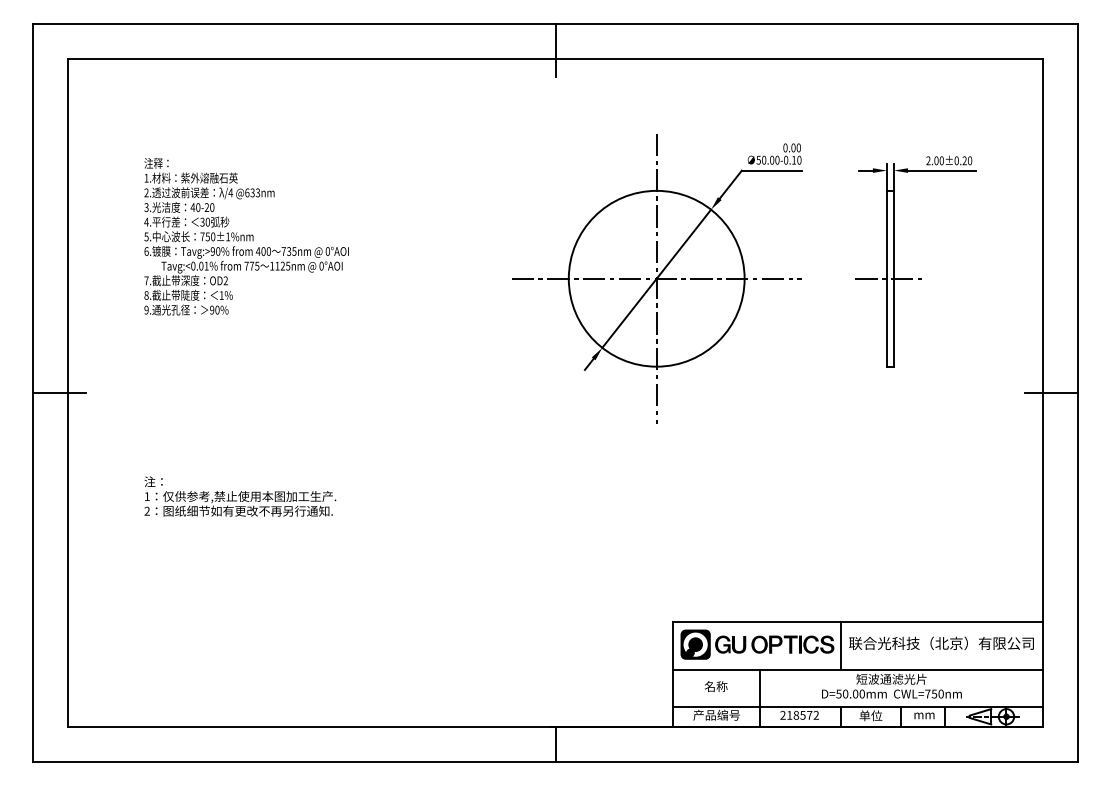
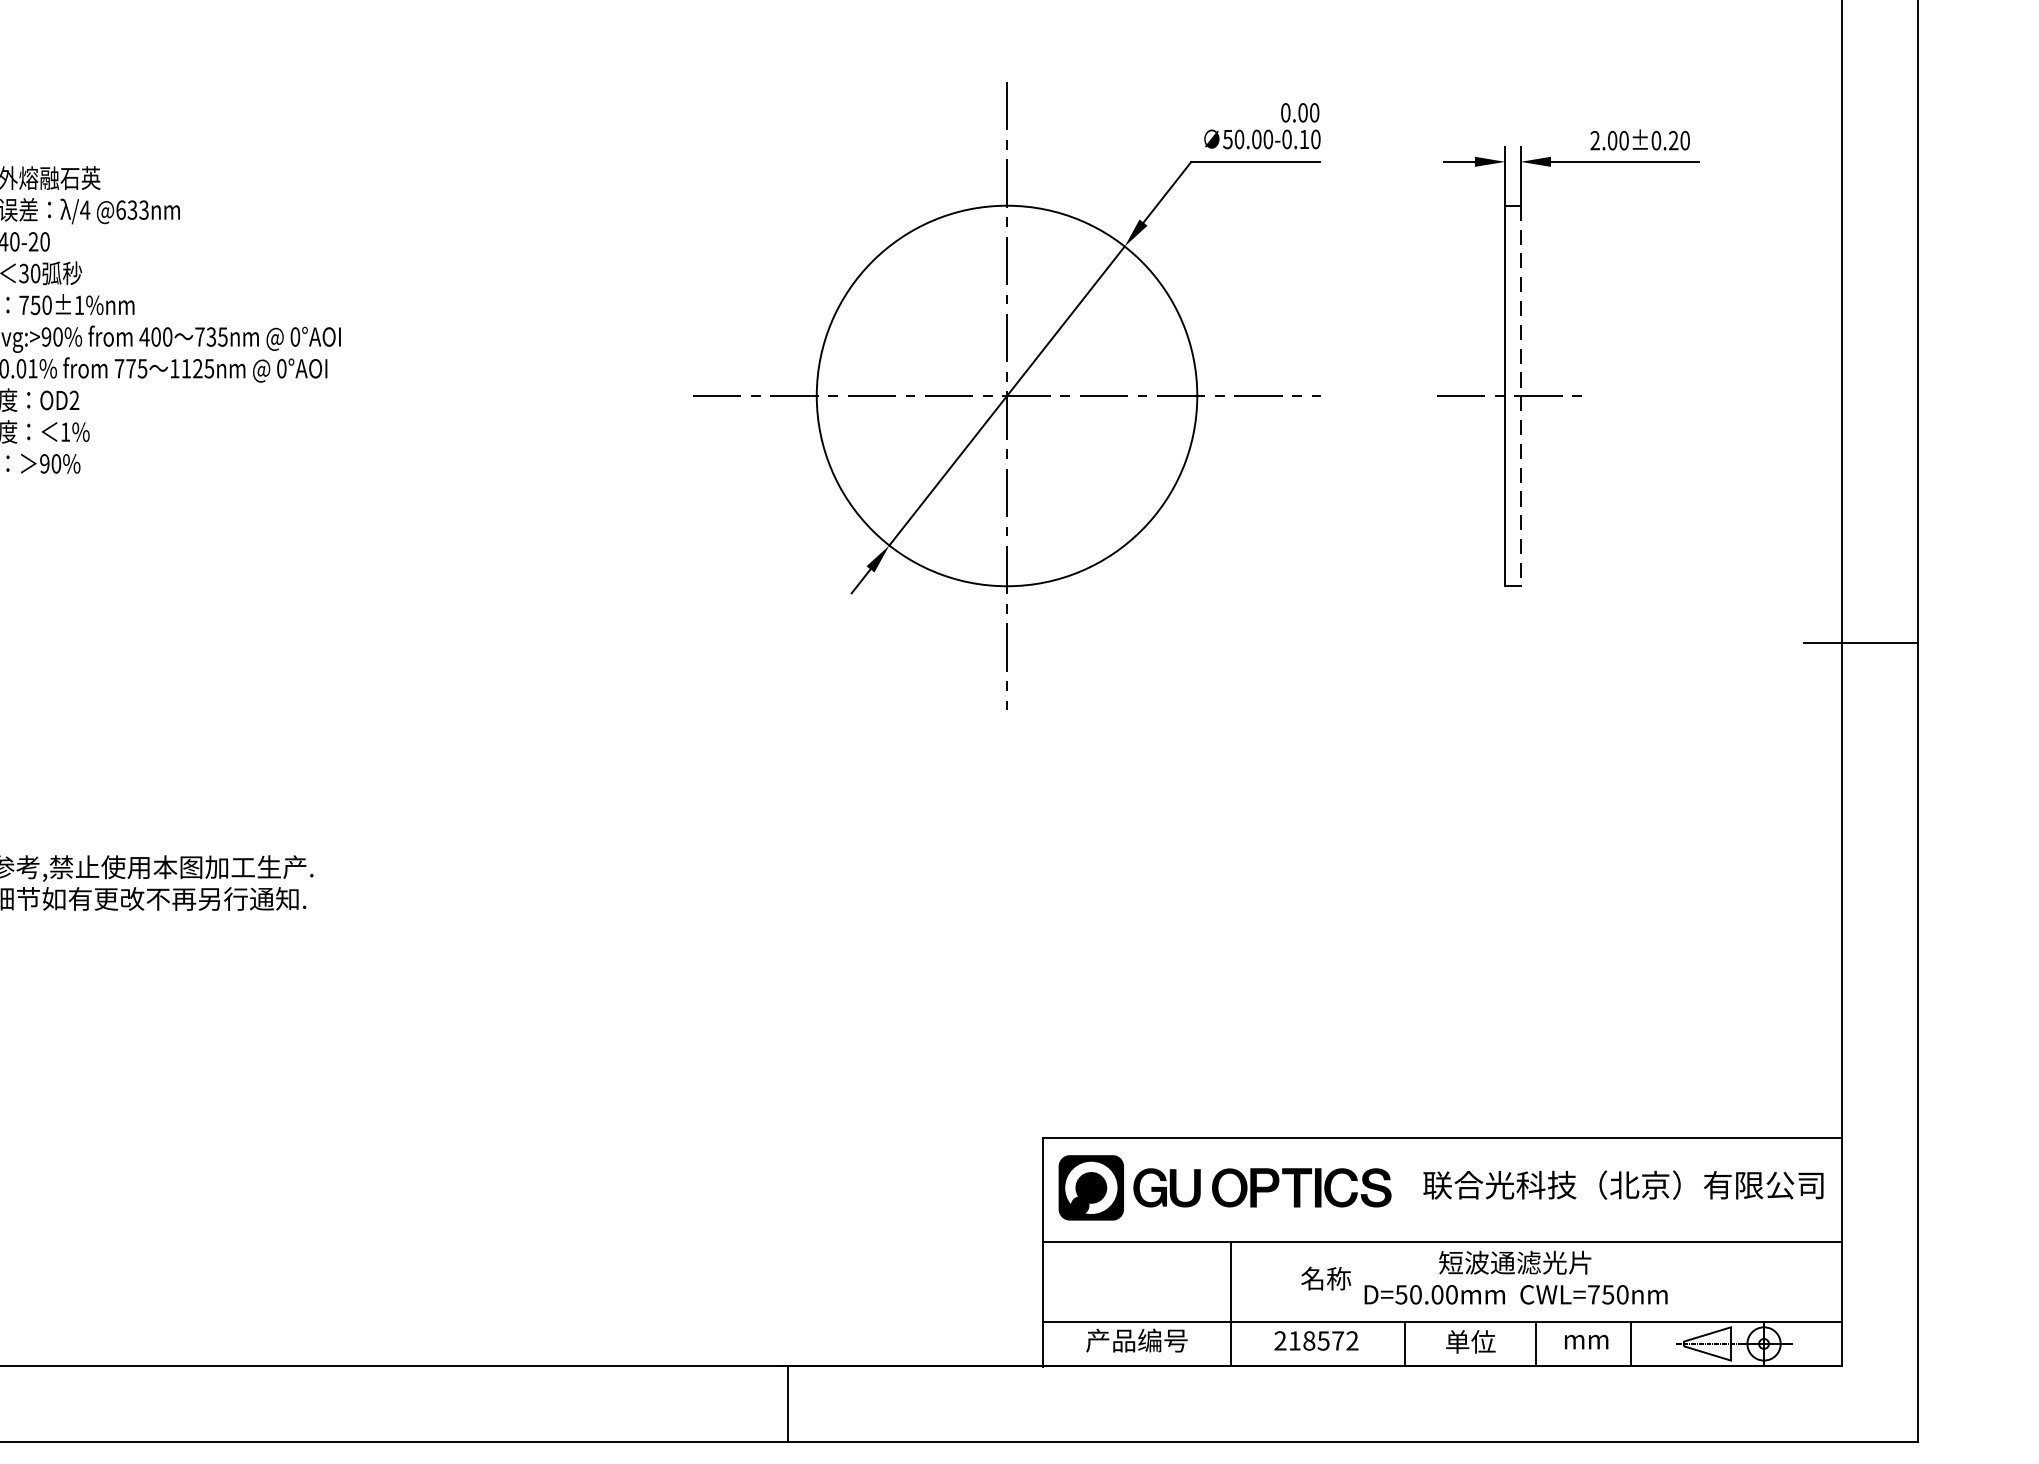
line: (894, 278) -> (1521, 395), solid -> dashed
line: (840, 645) -> (1404, 1189), removed
text: (716, 686) -> (1326, 1278), moved

